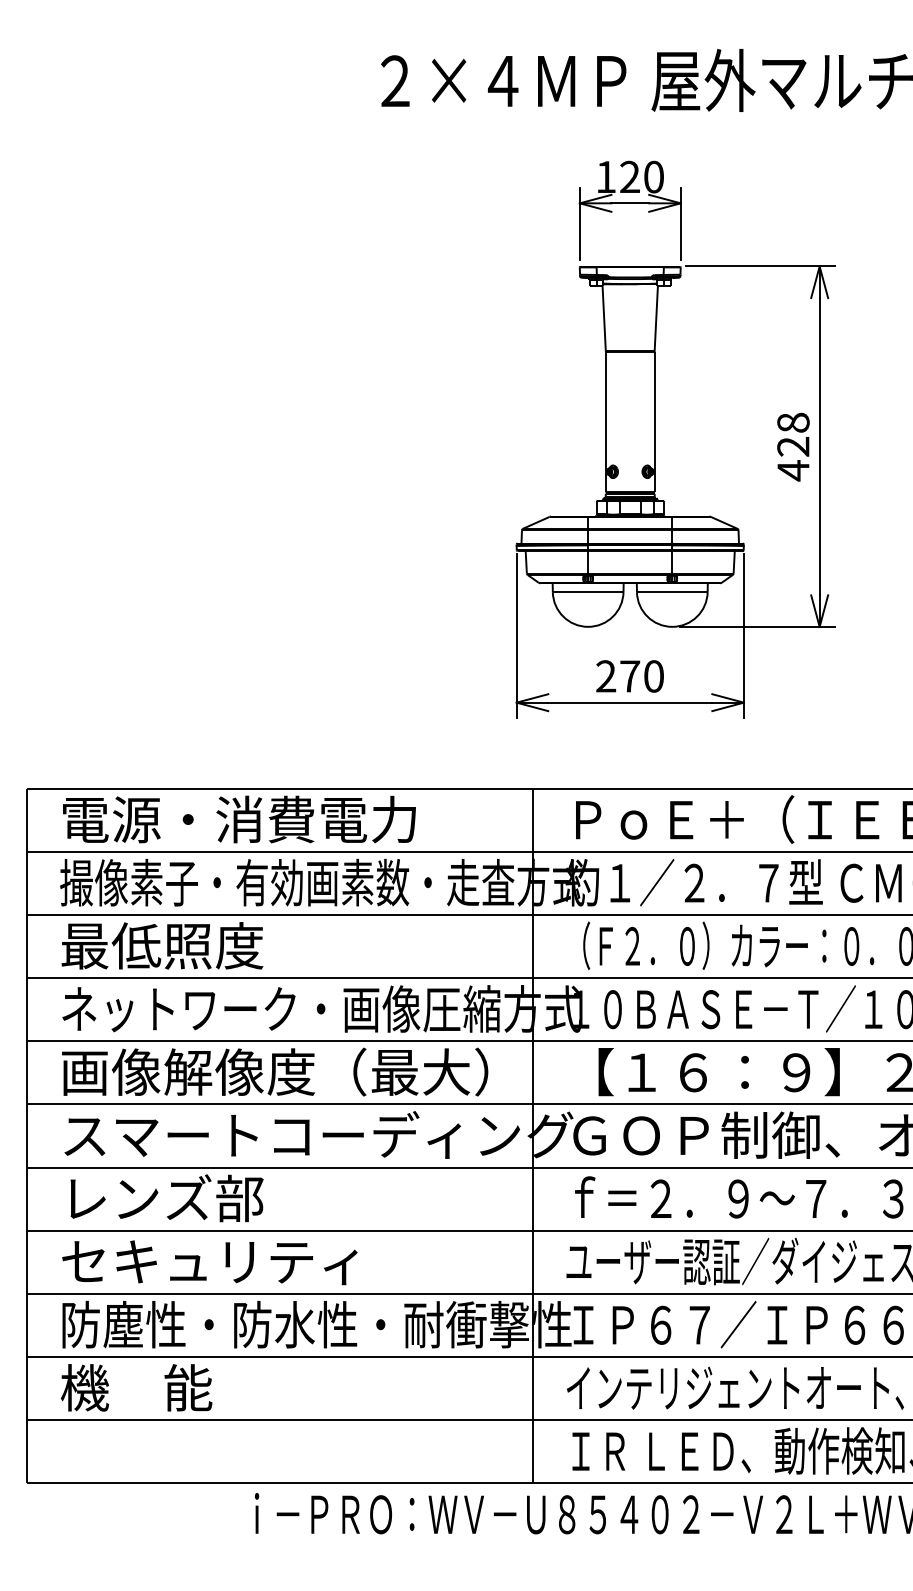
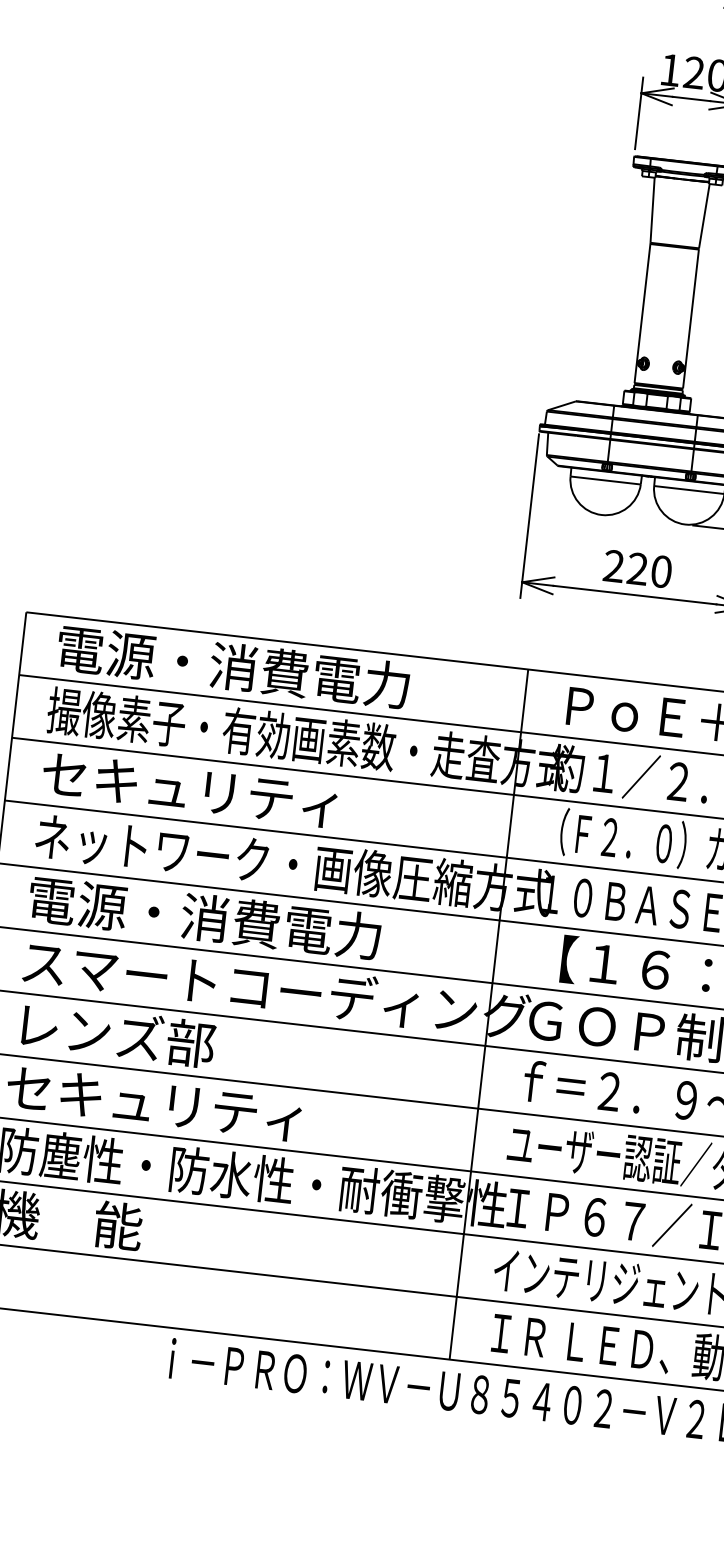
text: (630, 676) -> (638, 569), 270 -> 220
text: (209, 945) -> (189, 788), 最低照度 -> セキュリティ
text: (275, 1071) -> (240, 921), 画像解像度（最大） -> 電源・消費電力

